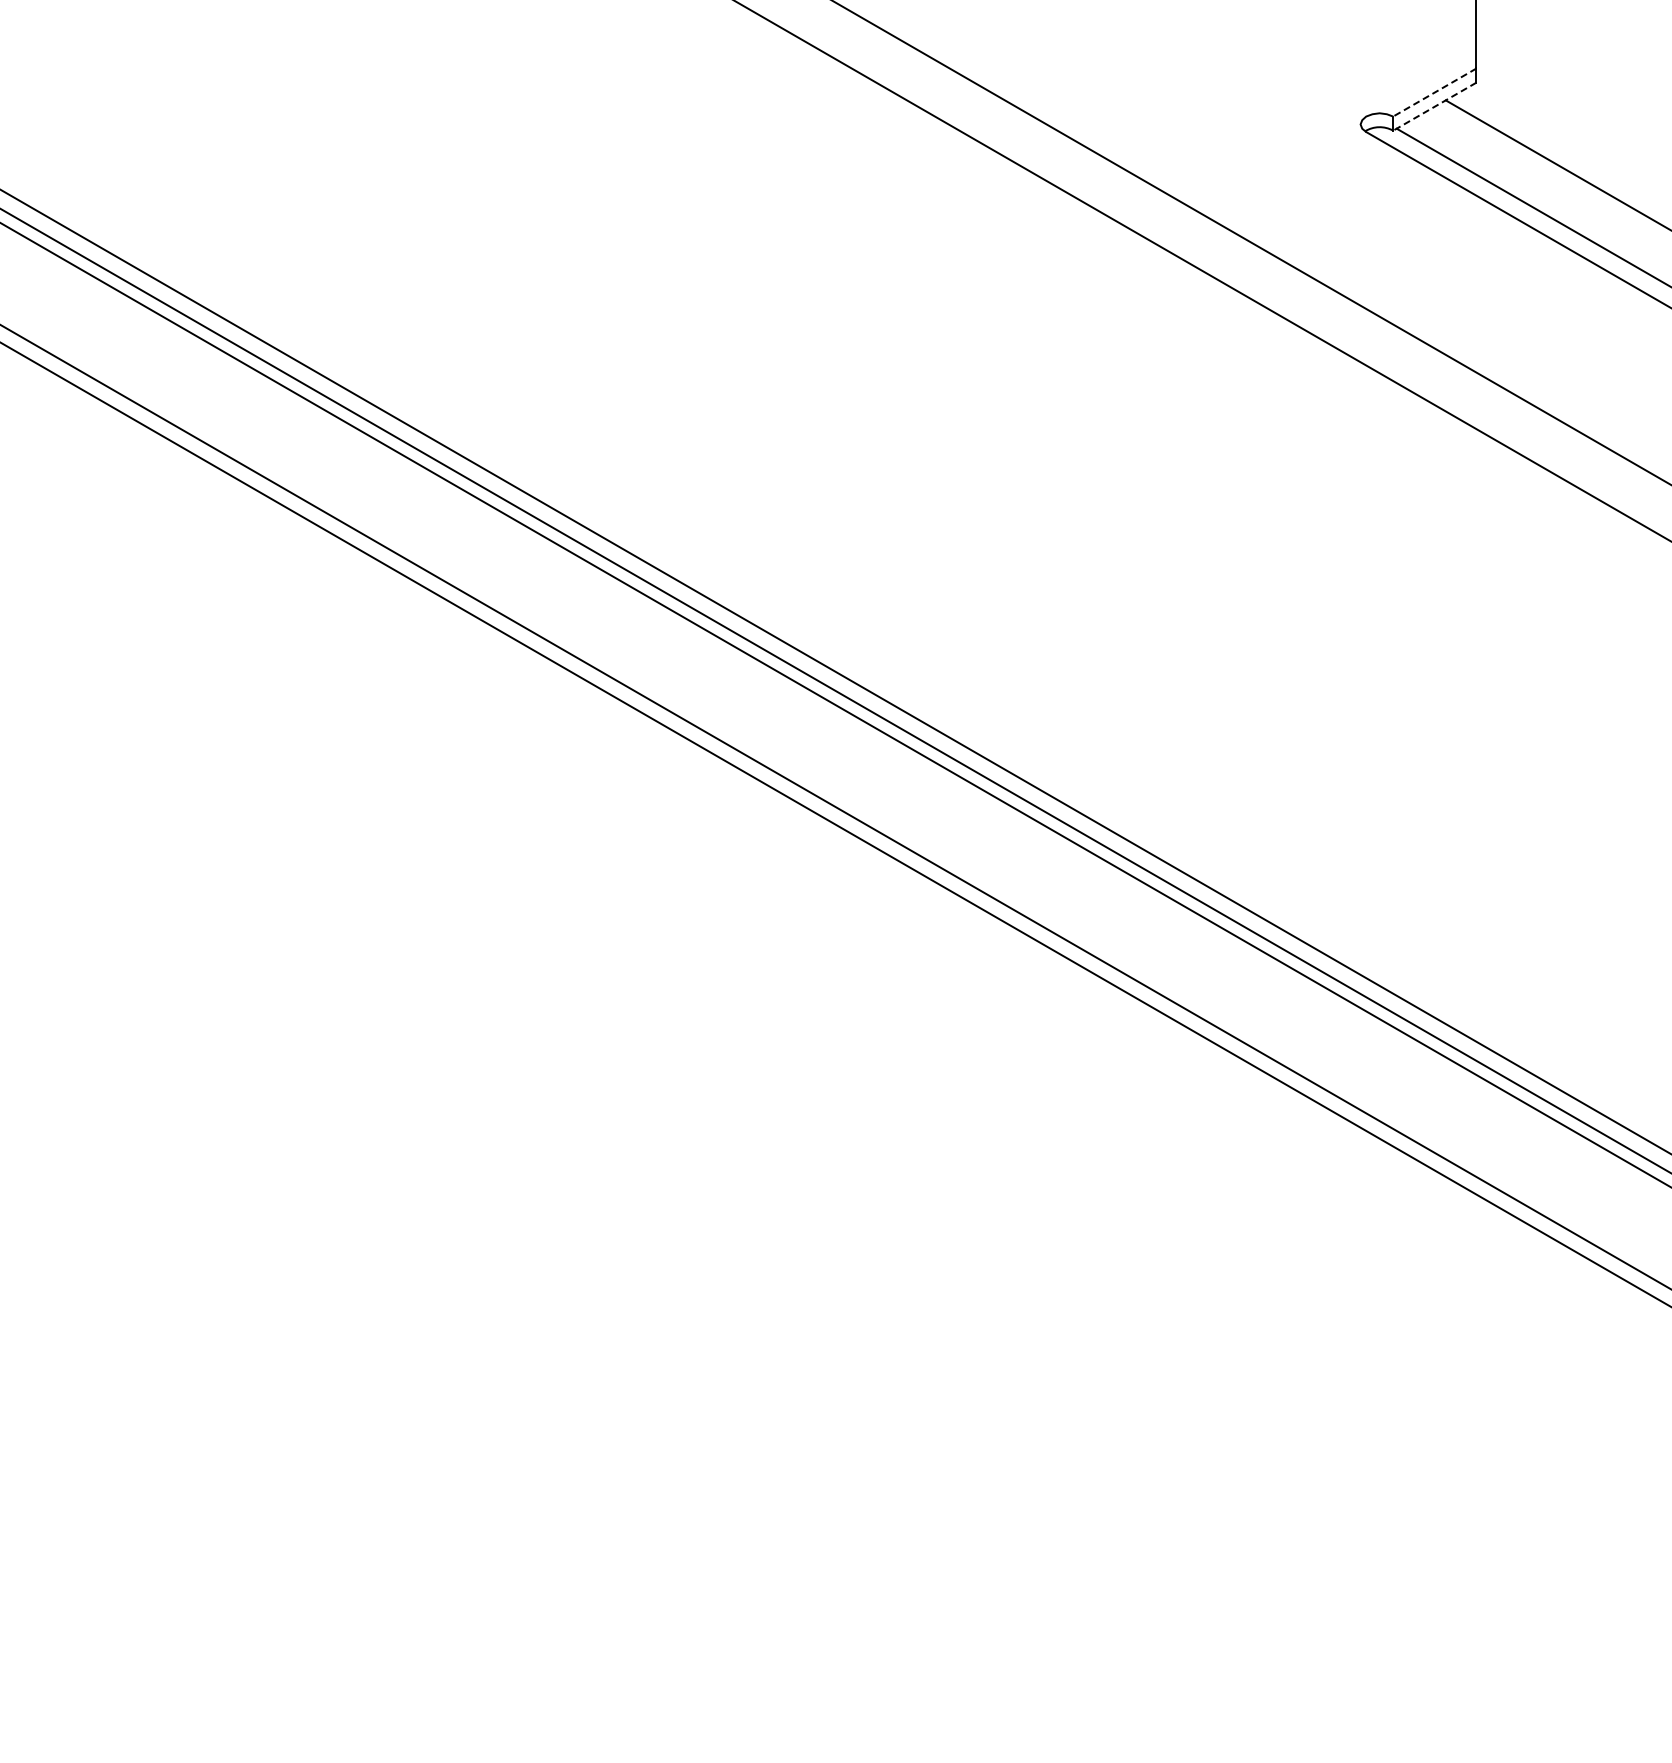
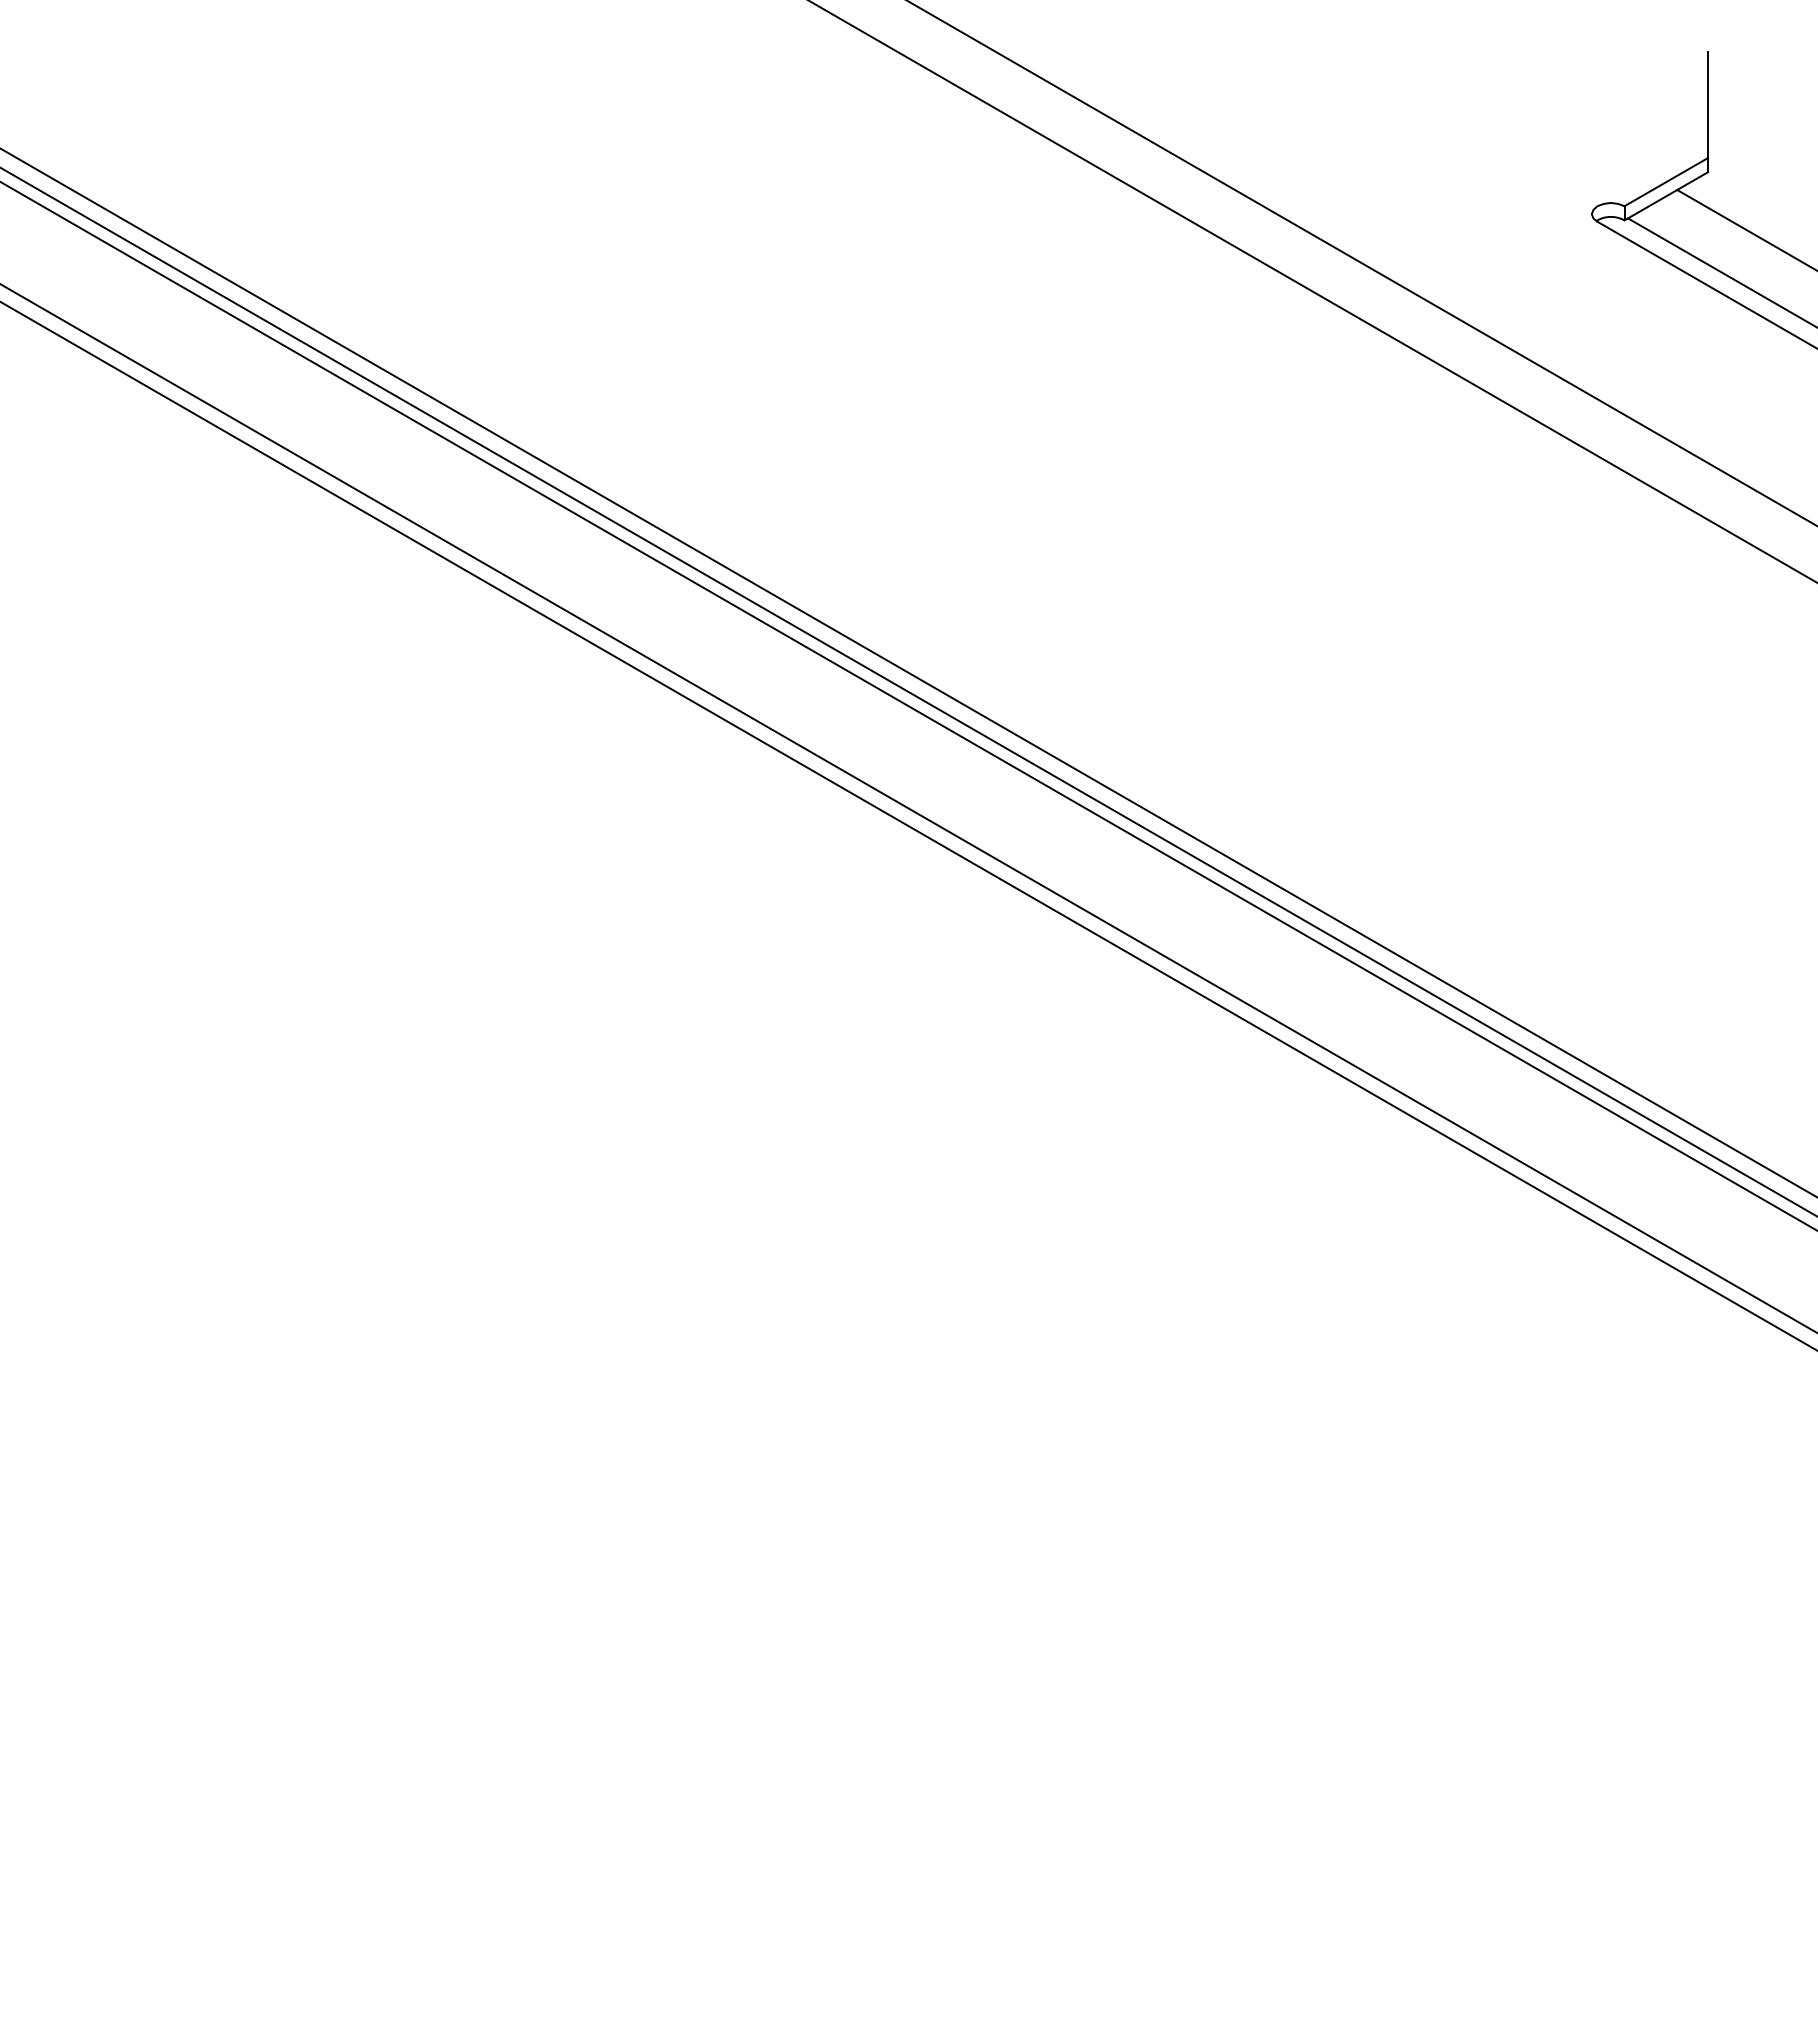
line: (1434, 92) -> (1665, 182), dashed -> solid
line: (1434, 106) -> (1665, 196), dashed -> solid

